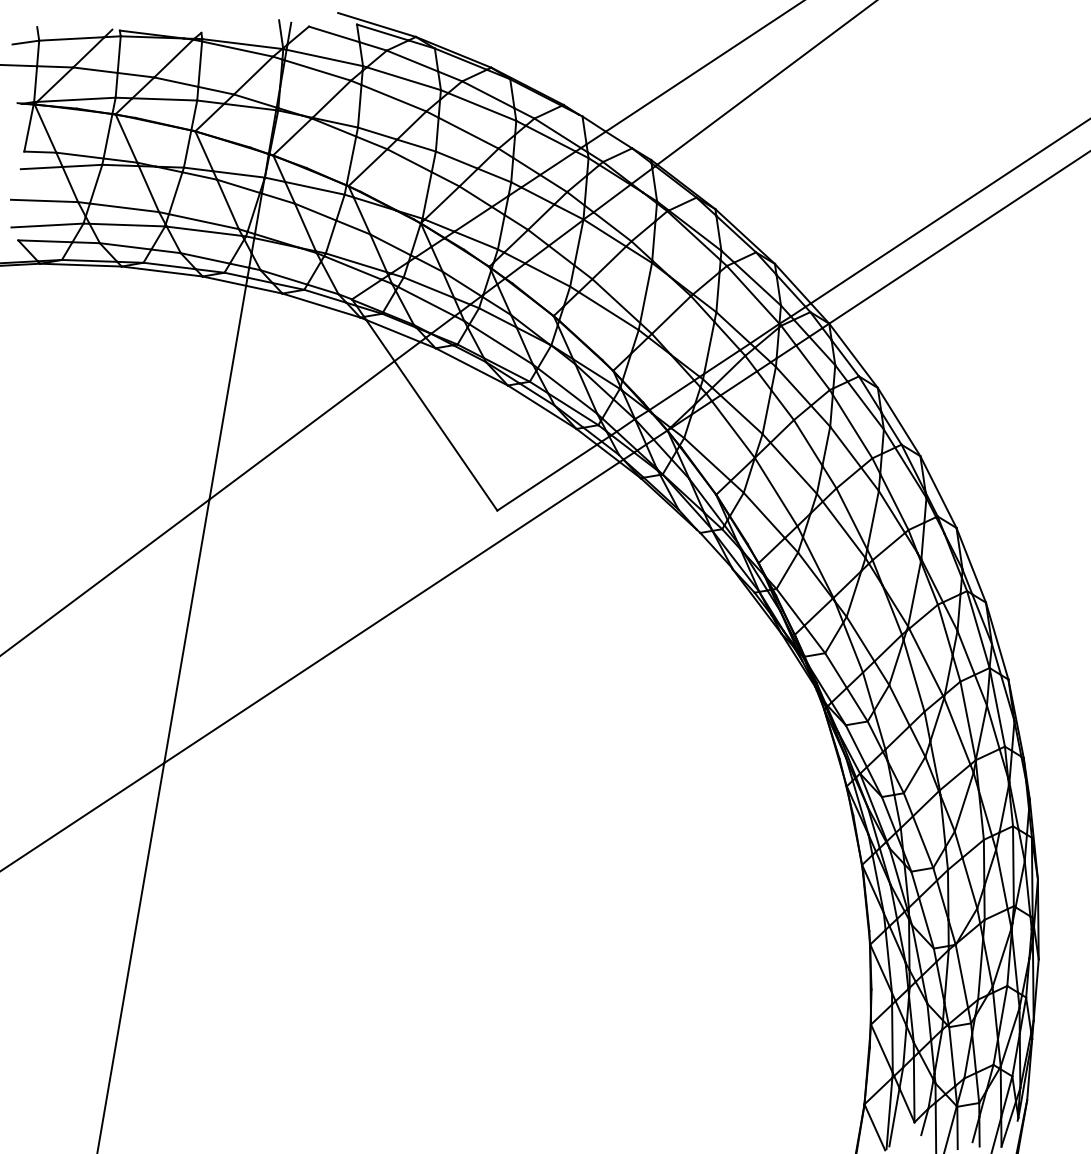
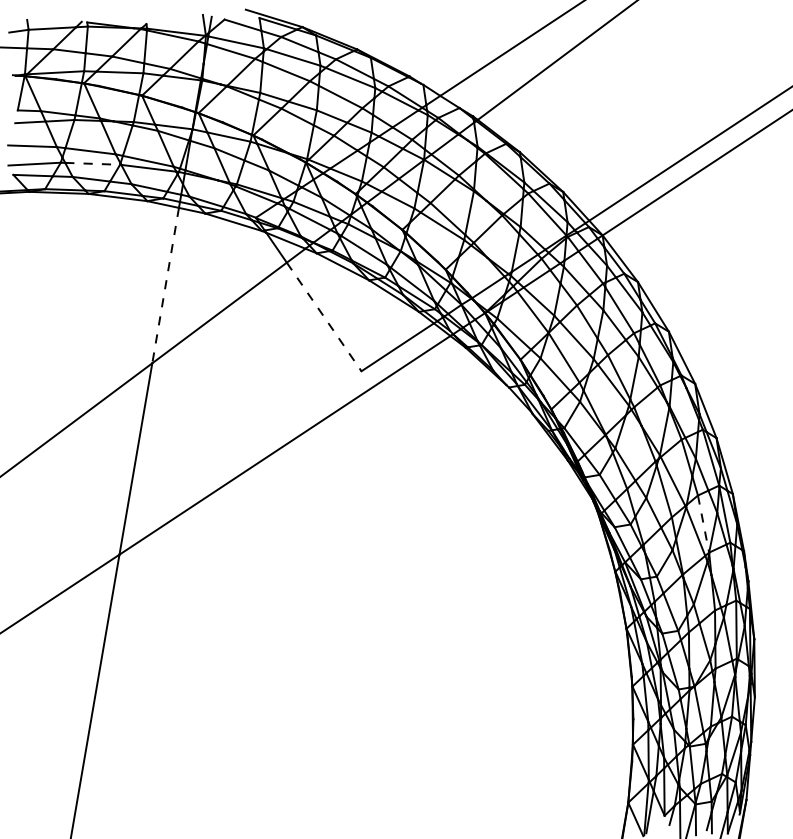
line: (127, 225) -> (92, 164), solid -> dashed
line: (227, 393) -> (165, 286), solid -> dashed
line: (445, 435) -> (323, 316), solid -> dashed
line: (968, 721) -> (703, 524), solid -> dashed

